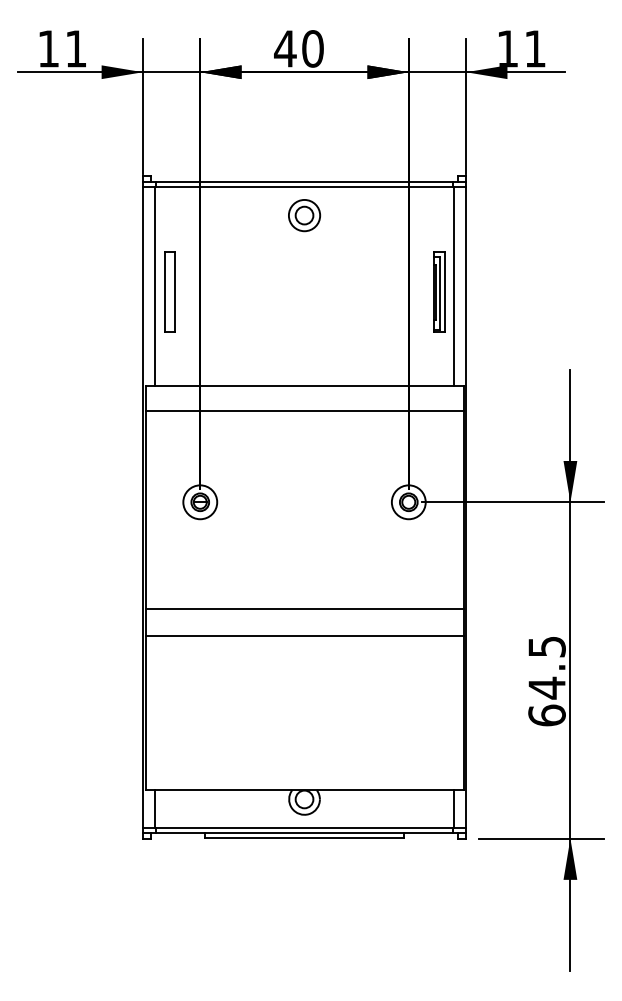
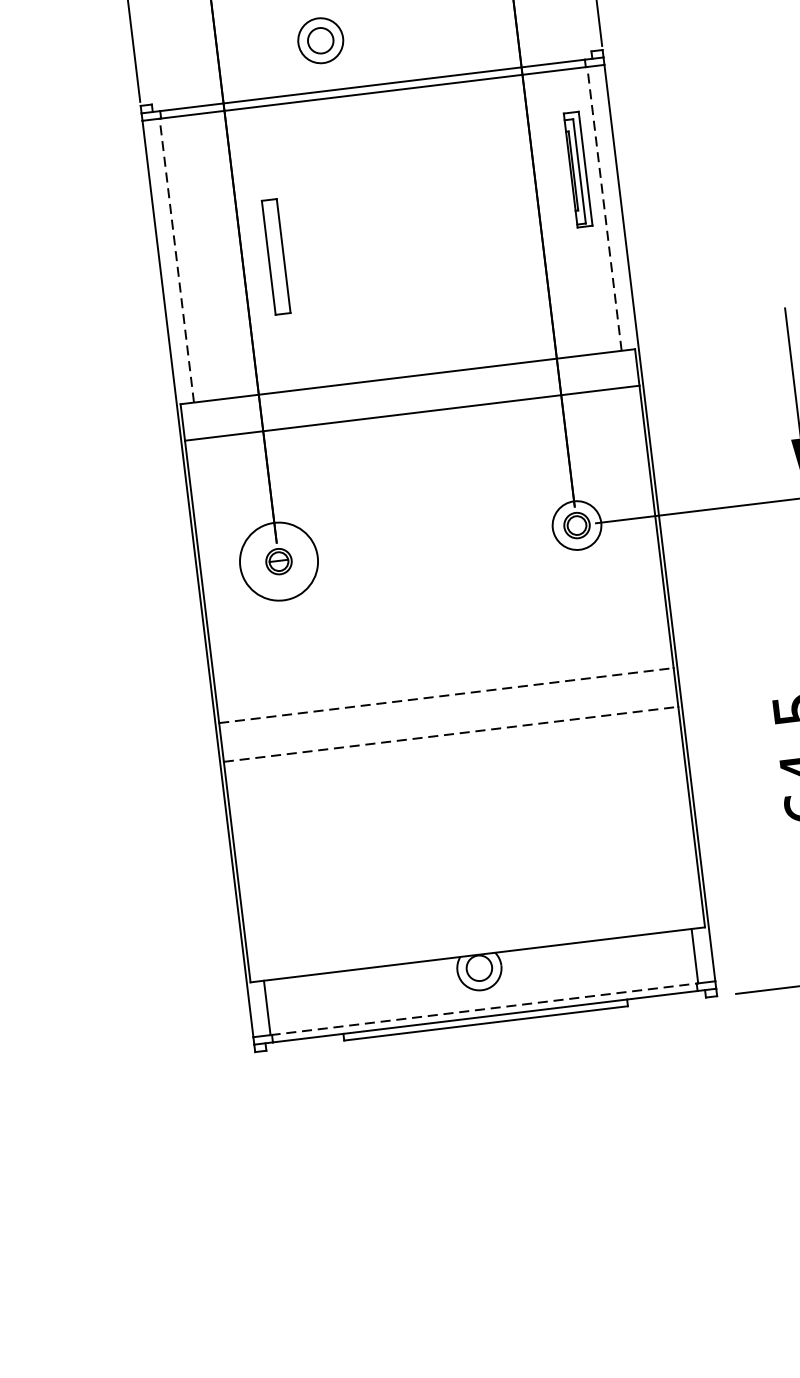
part: (304, 215) -> (320, 40), moved
line: (154, 285) -> (176, 259), solid -> dashed
line: (454, 285) -> (604, 207), solid -> dashed
part: (169, 291) -> (275, 256), moved
part: (439, 291) -> (578, 168), moved
circle: (200, 502) -> (279, 561), size x1.6
line: (304, 608) -> (446, 695), solid -> dashed
line: (304, 635) -> (451, 733), solid -> dashed
line: (304, 828) -> (484, 1009), solid -> dashed

